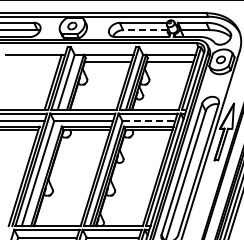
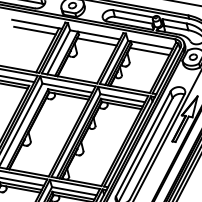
line: (144, 30) -> (133, 20), dashed -> solid
line: (34, 62) -> (34, 30), added
line: (149, 121) -> (123, 98), dashed -> solid

